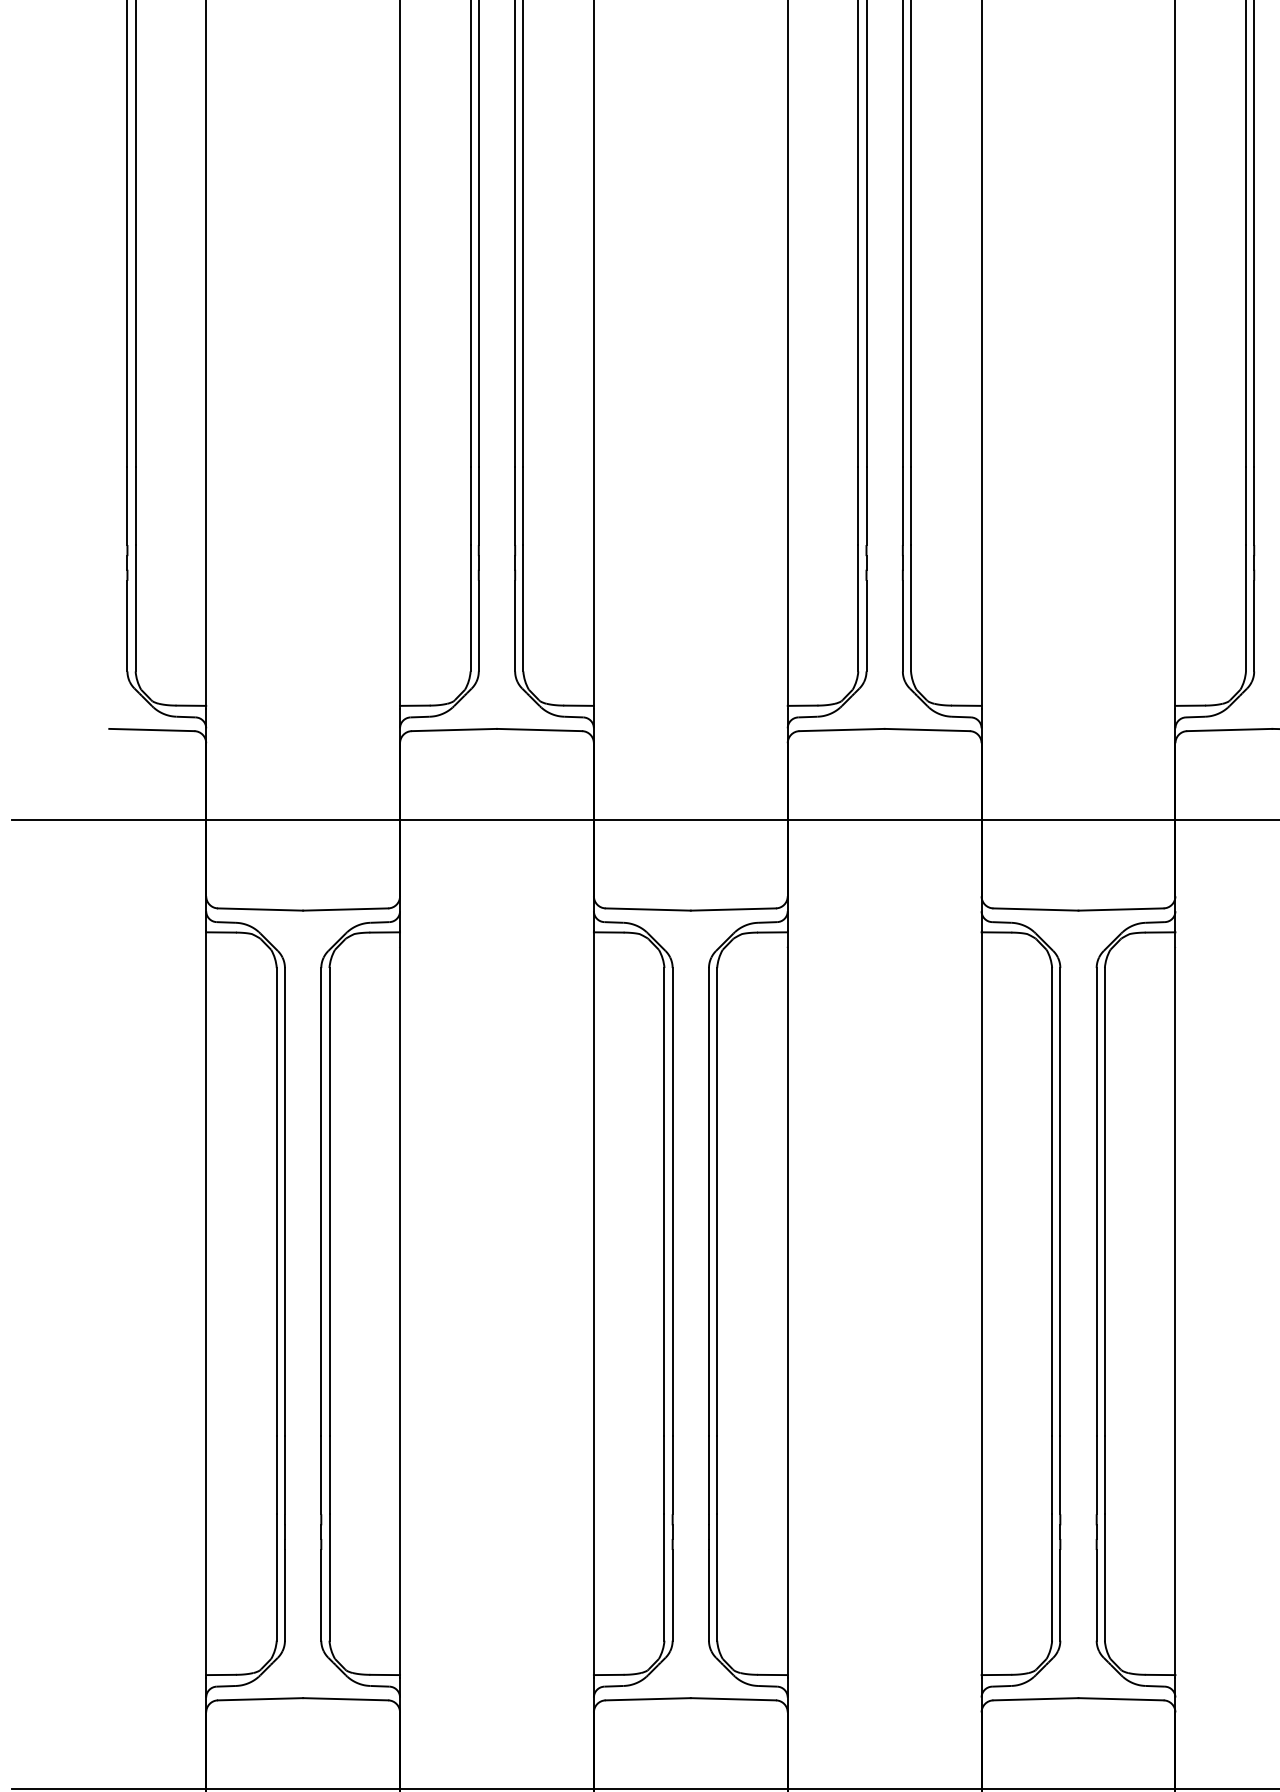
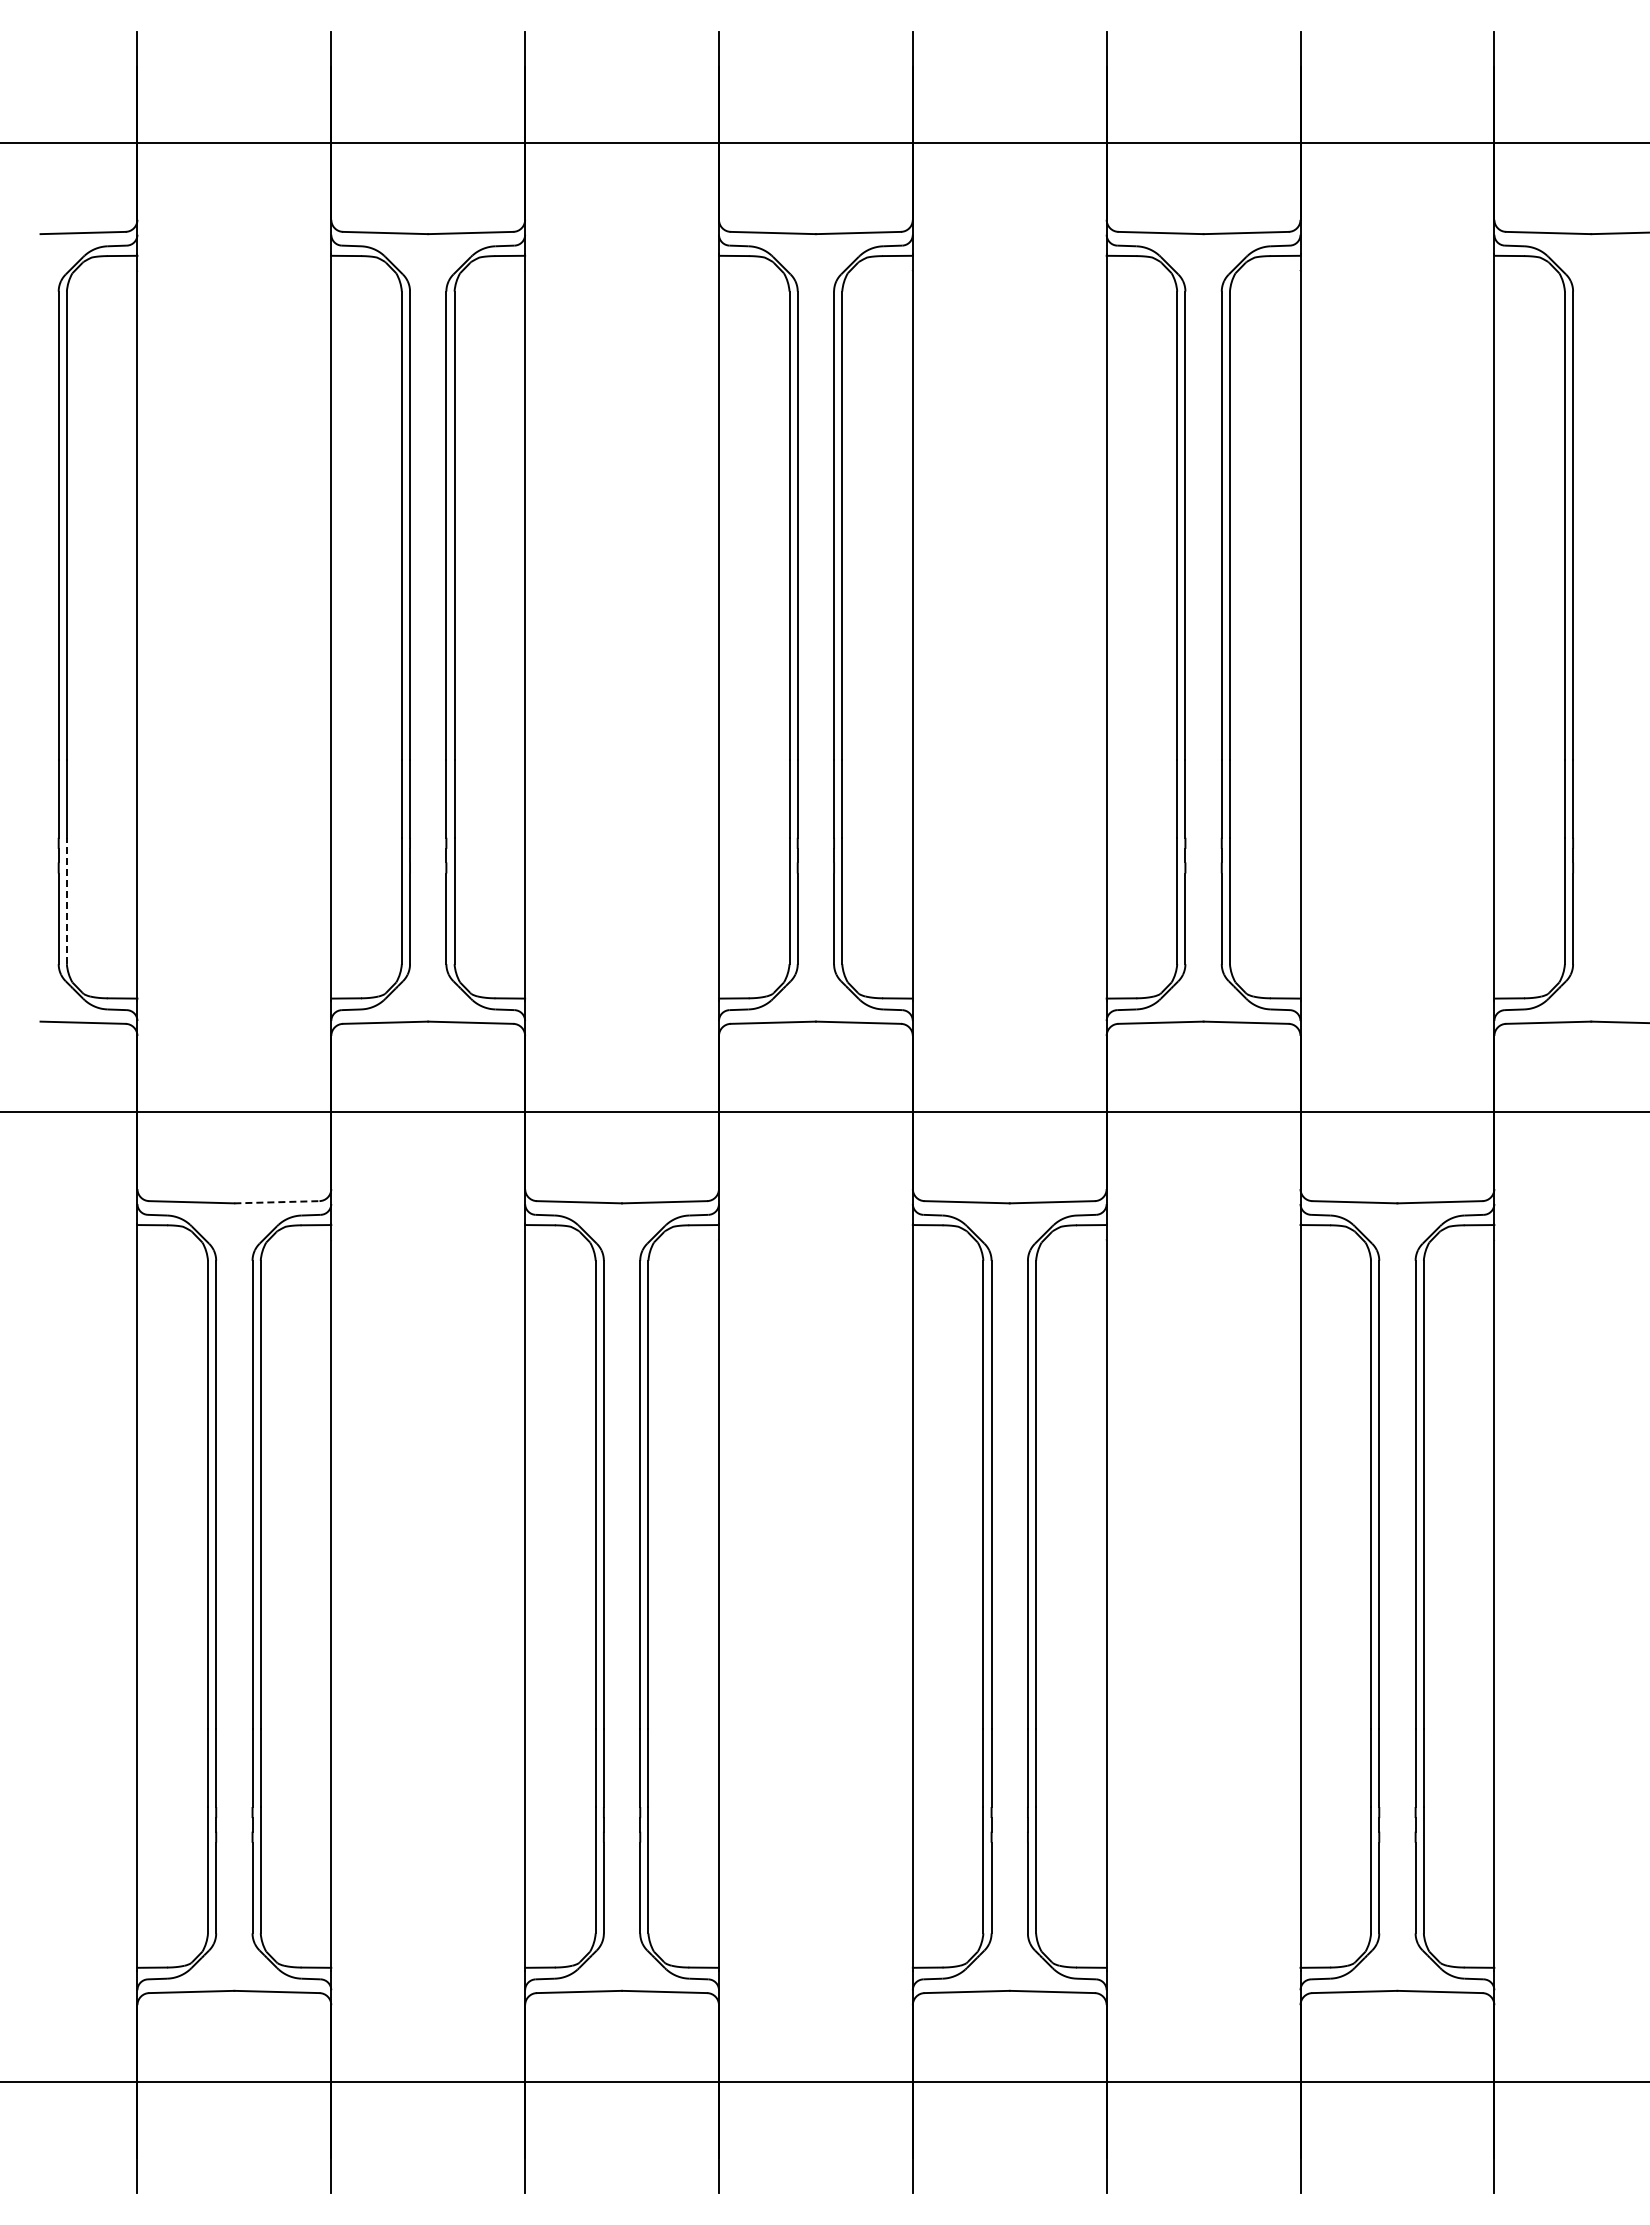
line: (135, 607) -> (66, 900), solid -> dashed
line: (345, 909) -> (276, 1202), solid -> dashed

